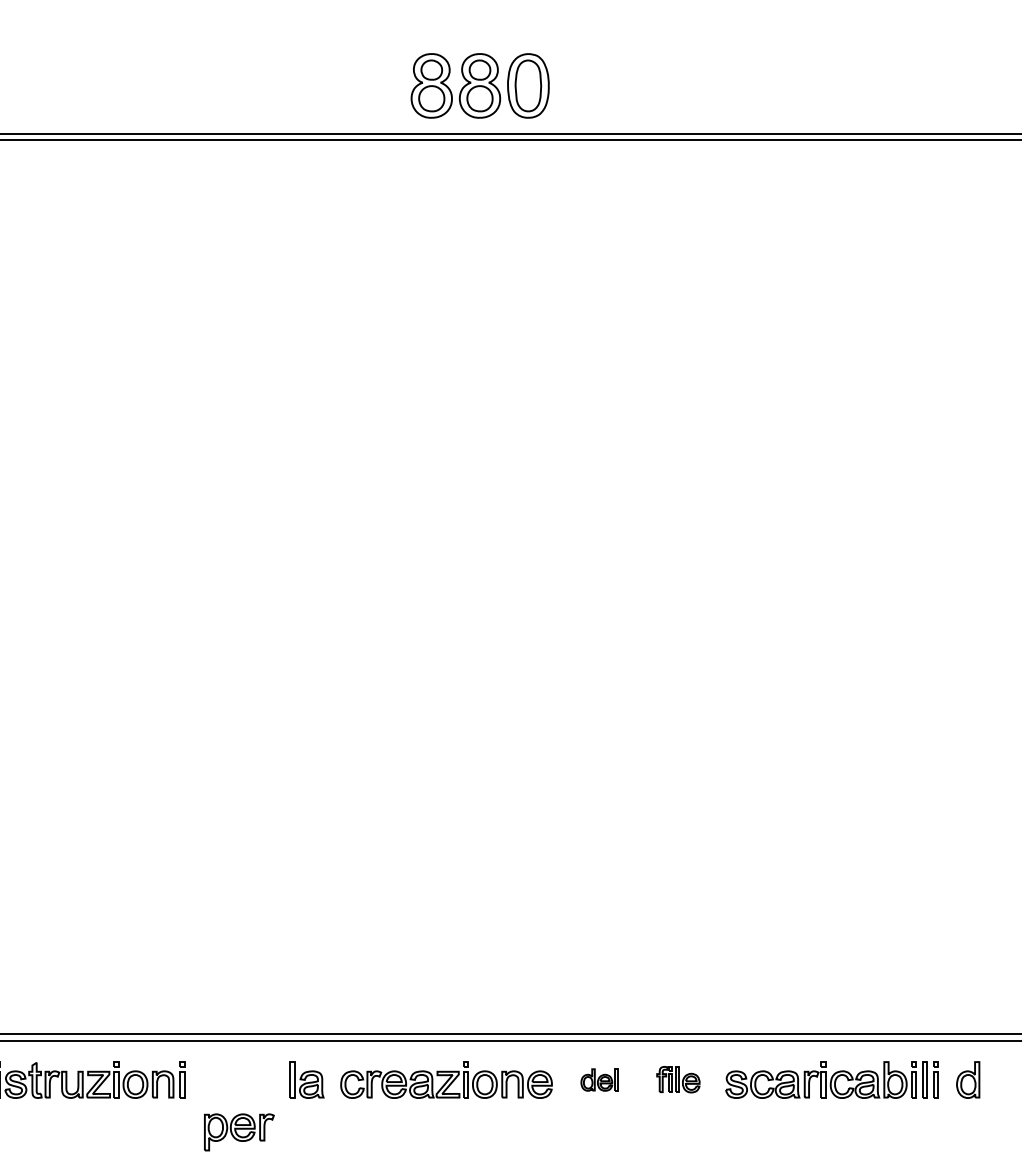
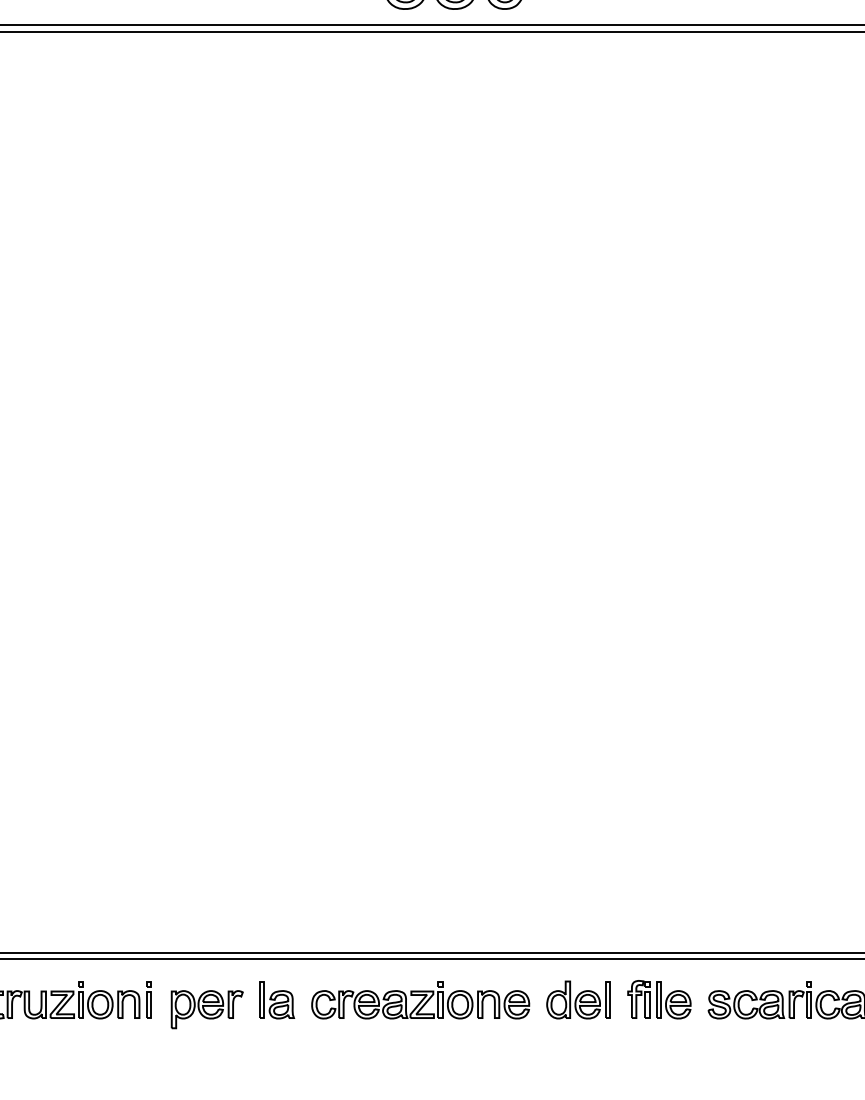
part: (599, 1079) -> (578, 999), size x1.67
part: (678, 1079) -> (659, 999), size x1.43
part: (239, 1132) -> (207, 1009), moved

